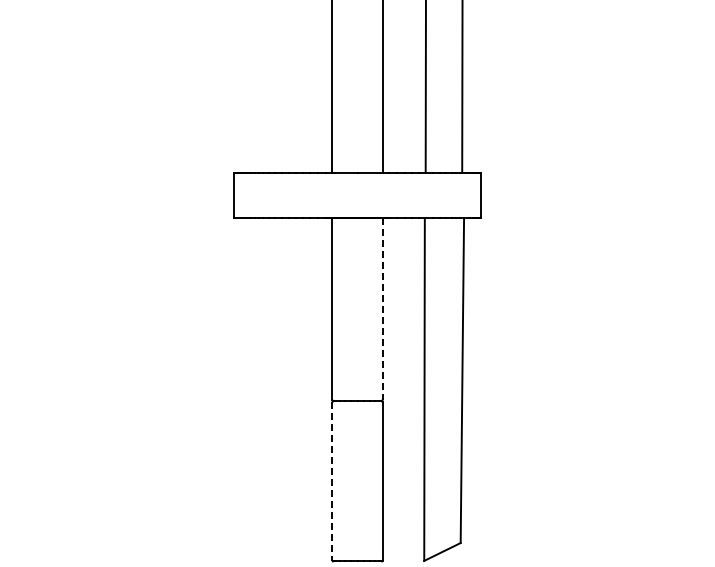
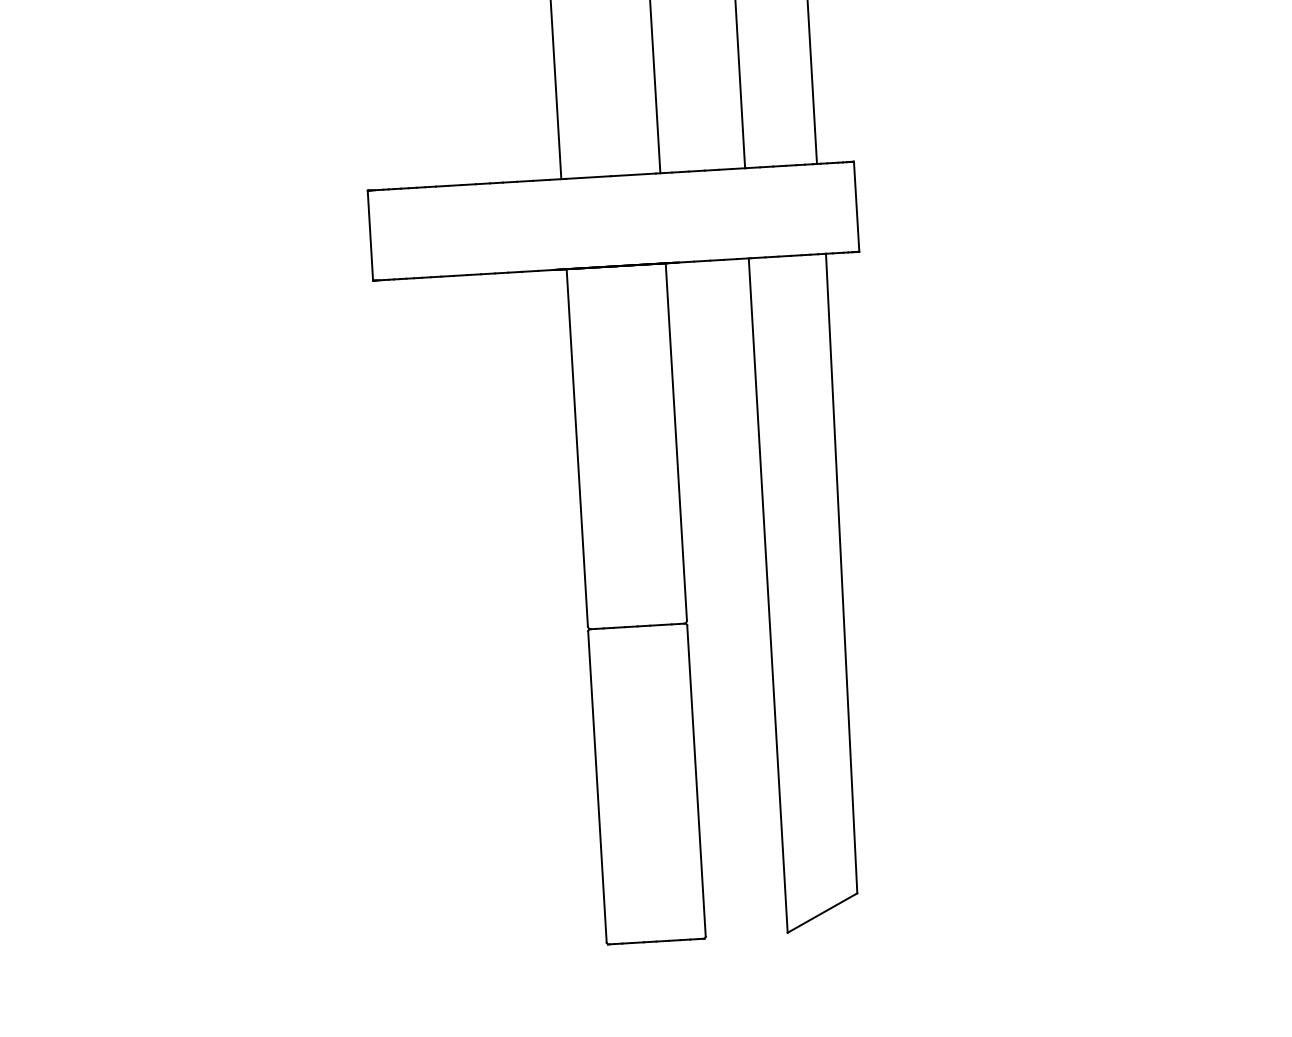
line: (382, 309) -> (676, 442), dashed -> solid
line: (332, 481) -> (597, 787), dashed -> solid

